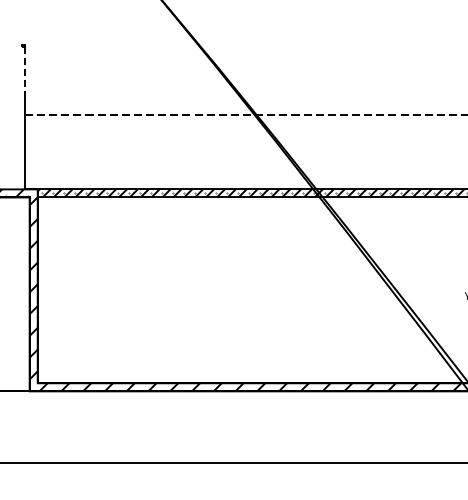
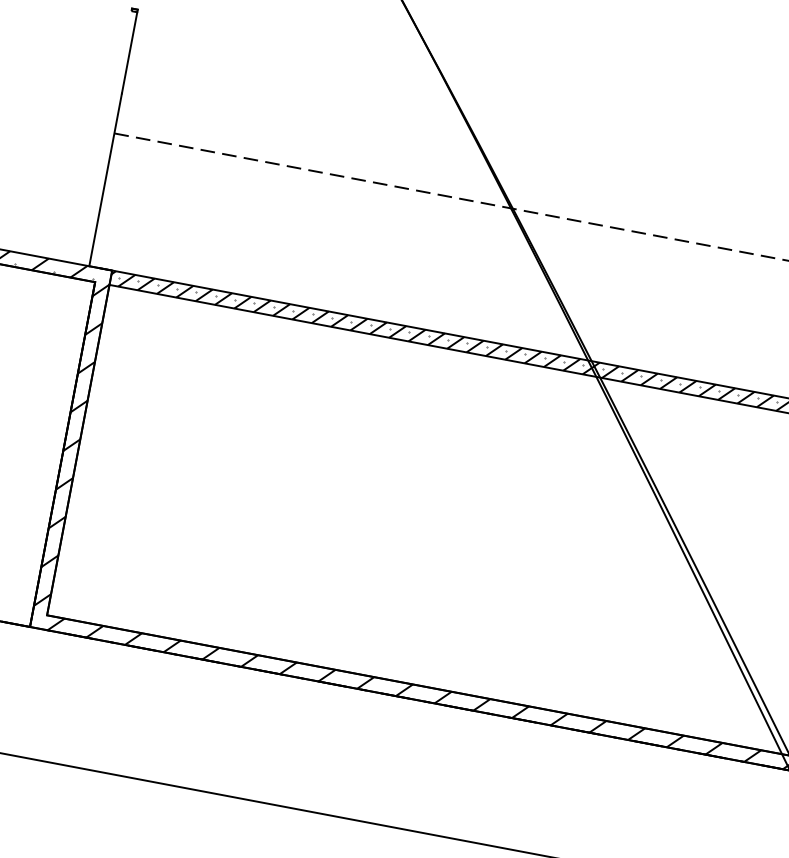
line: (24, 69) -> (128, 52), dashed -> solid

